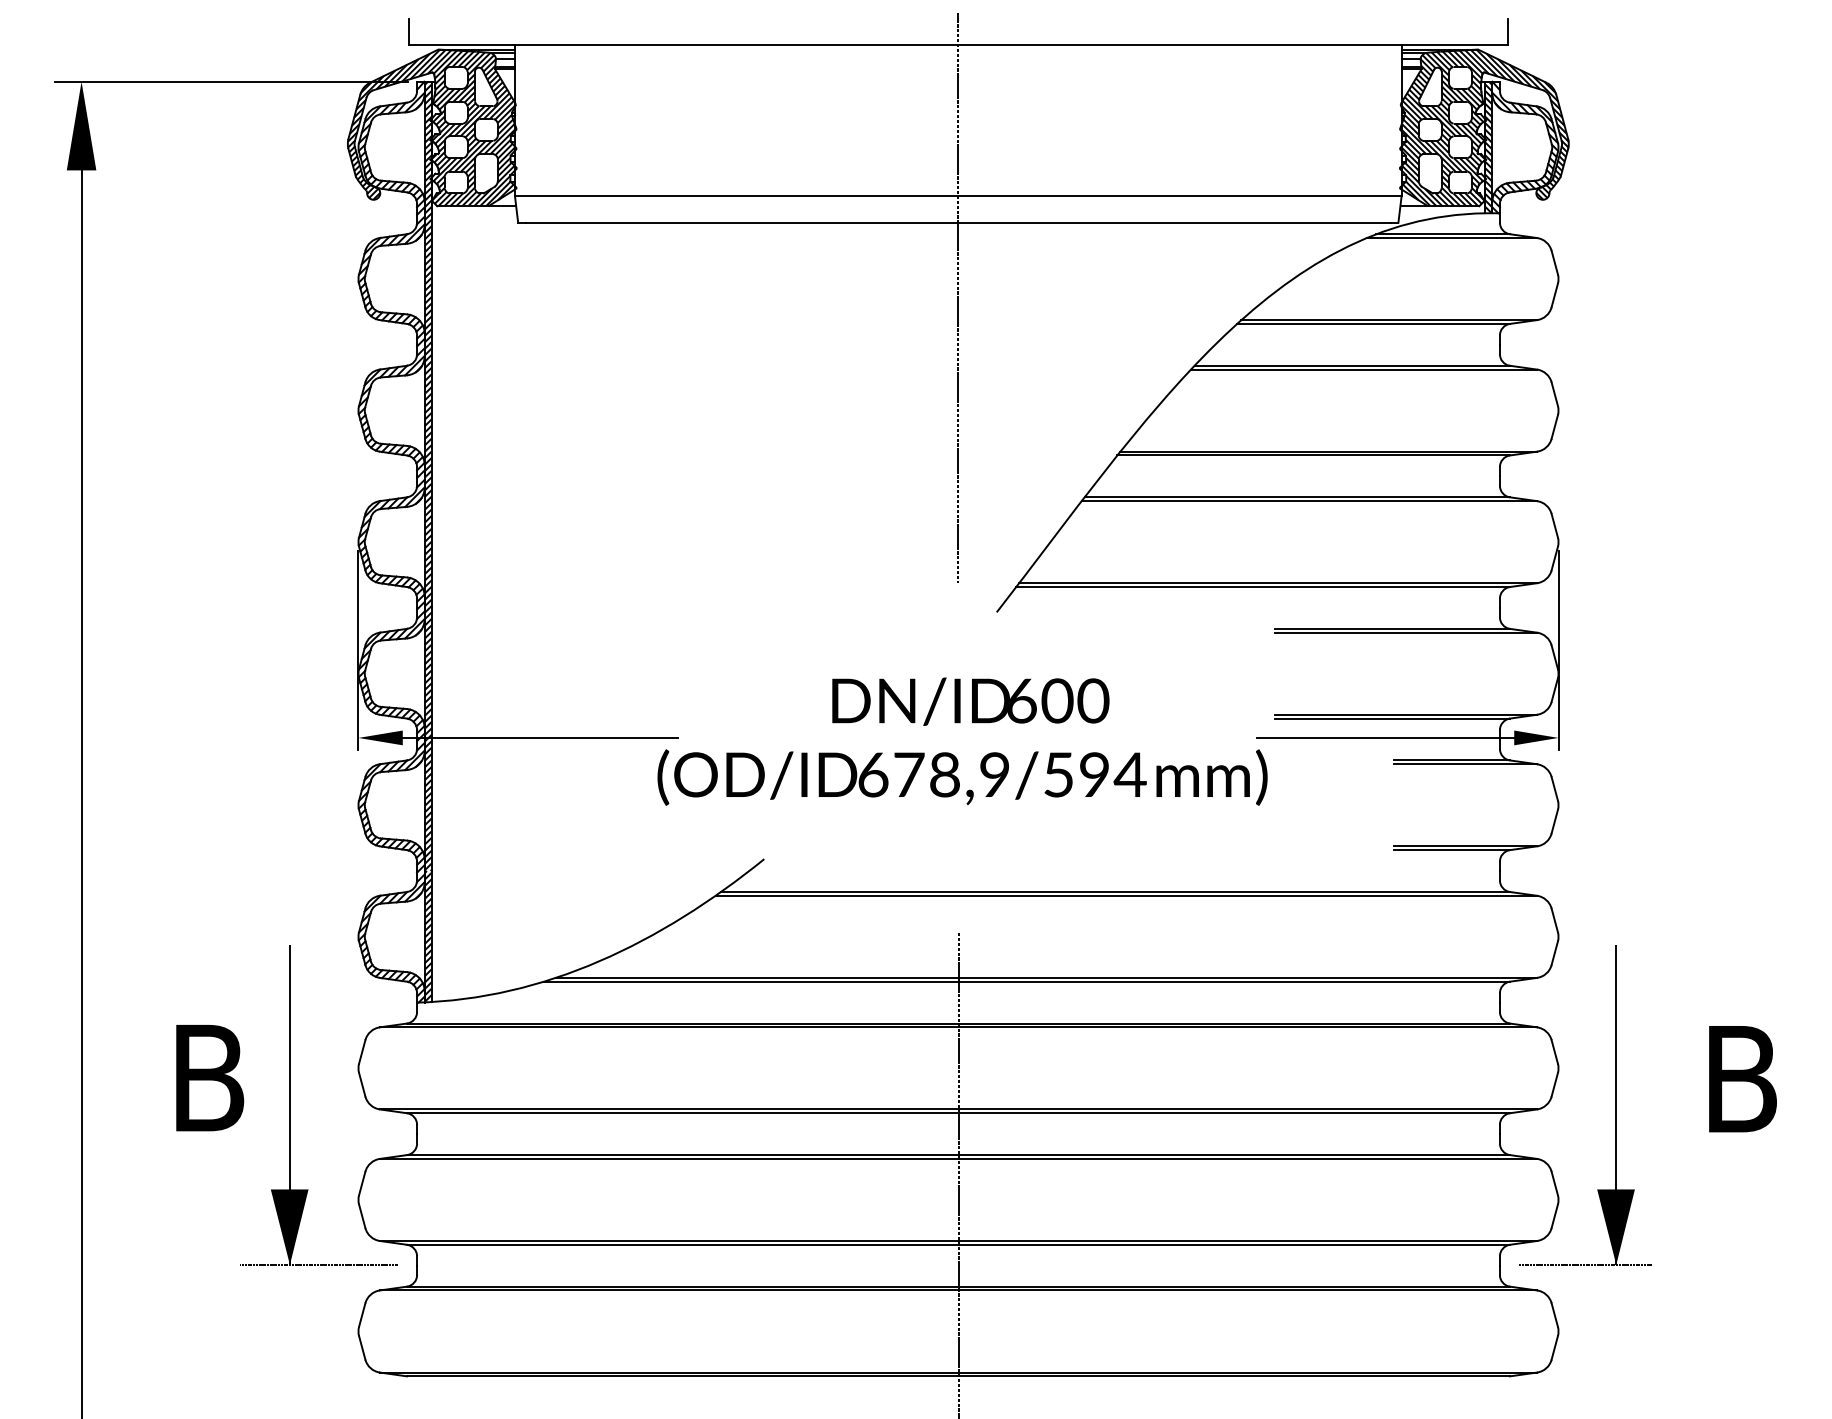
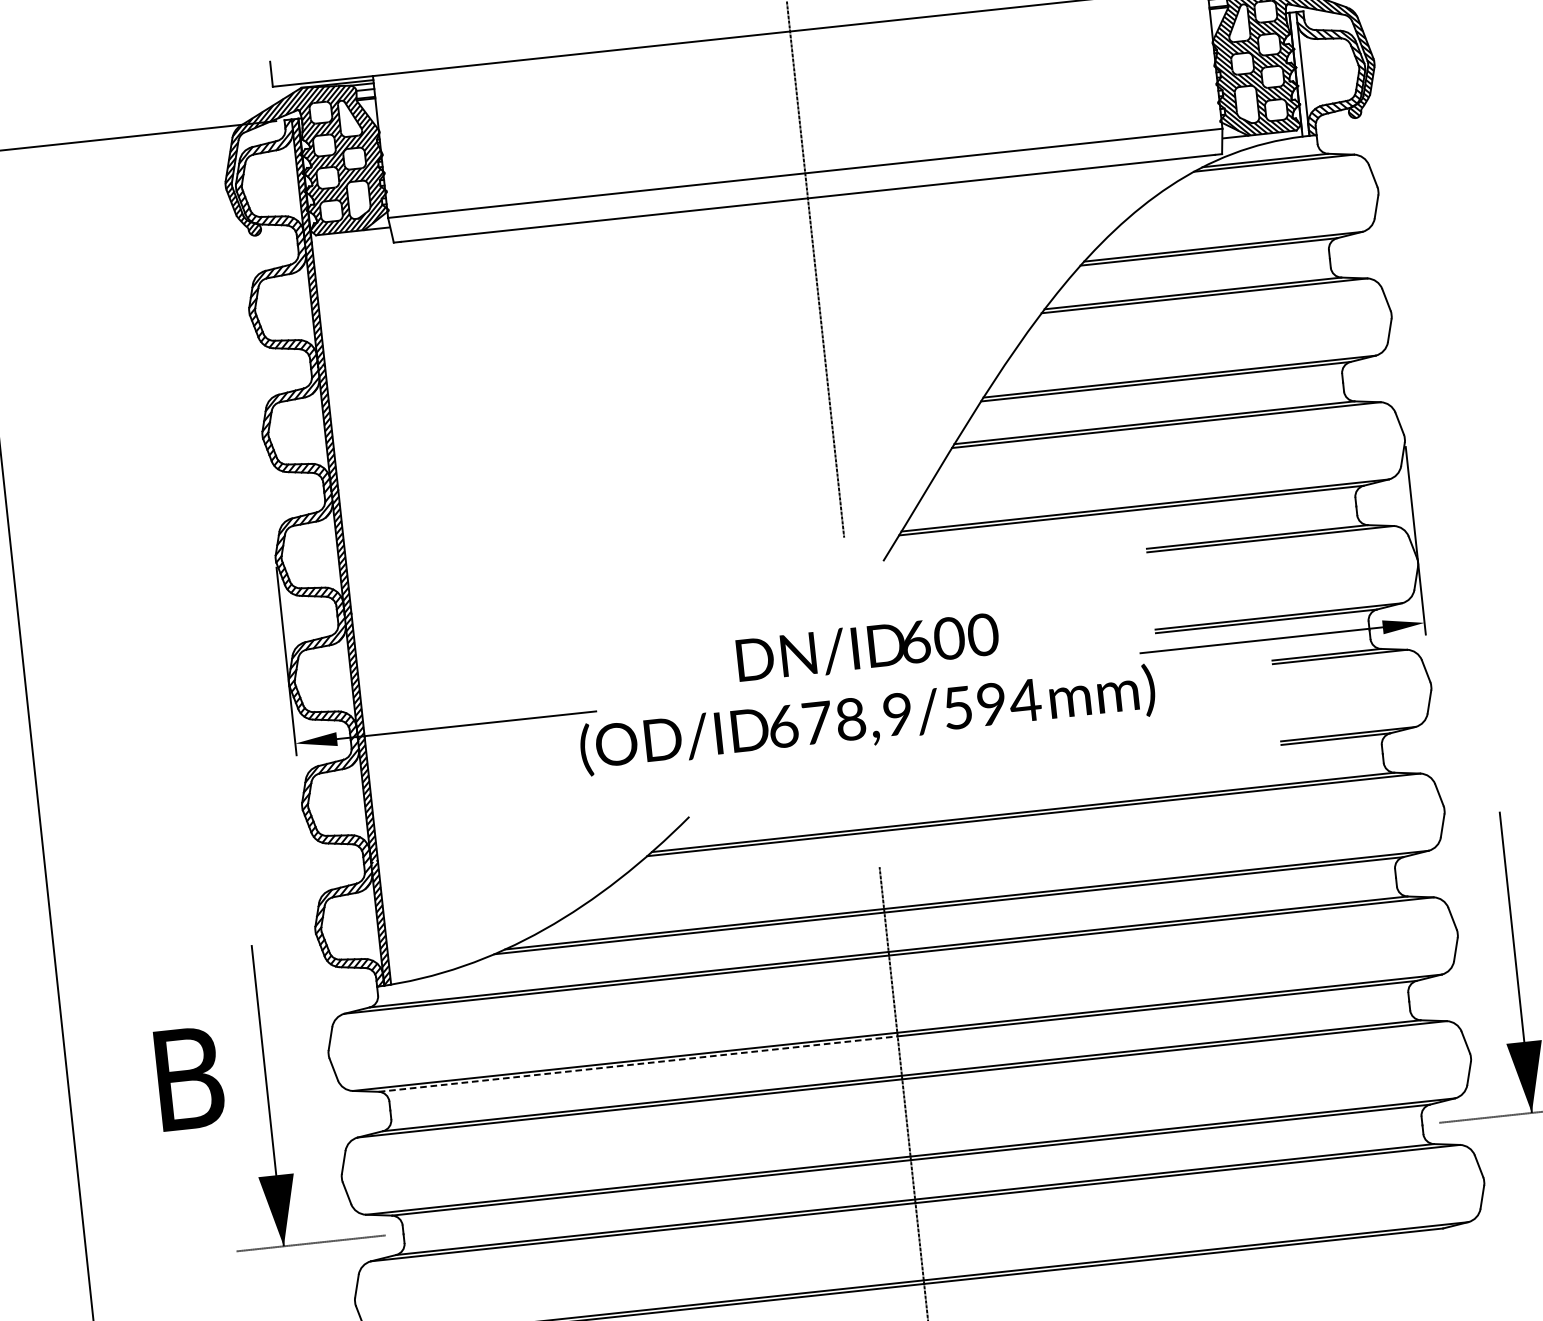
hatch: (1488, 147) -> (1299, 74), removed
line: (682, 1113) -> (638, 1064), solid -> dashed

